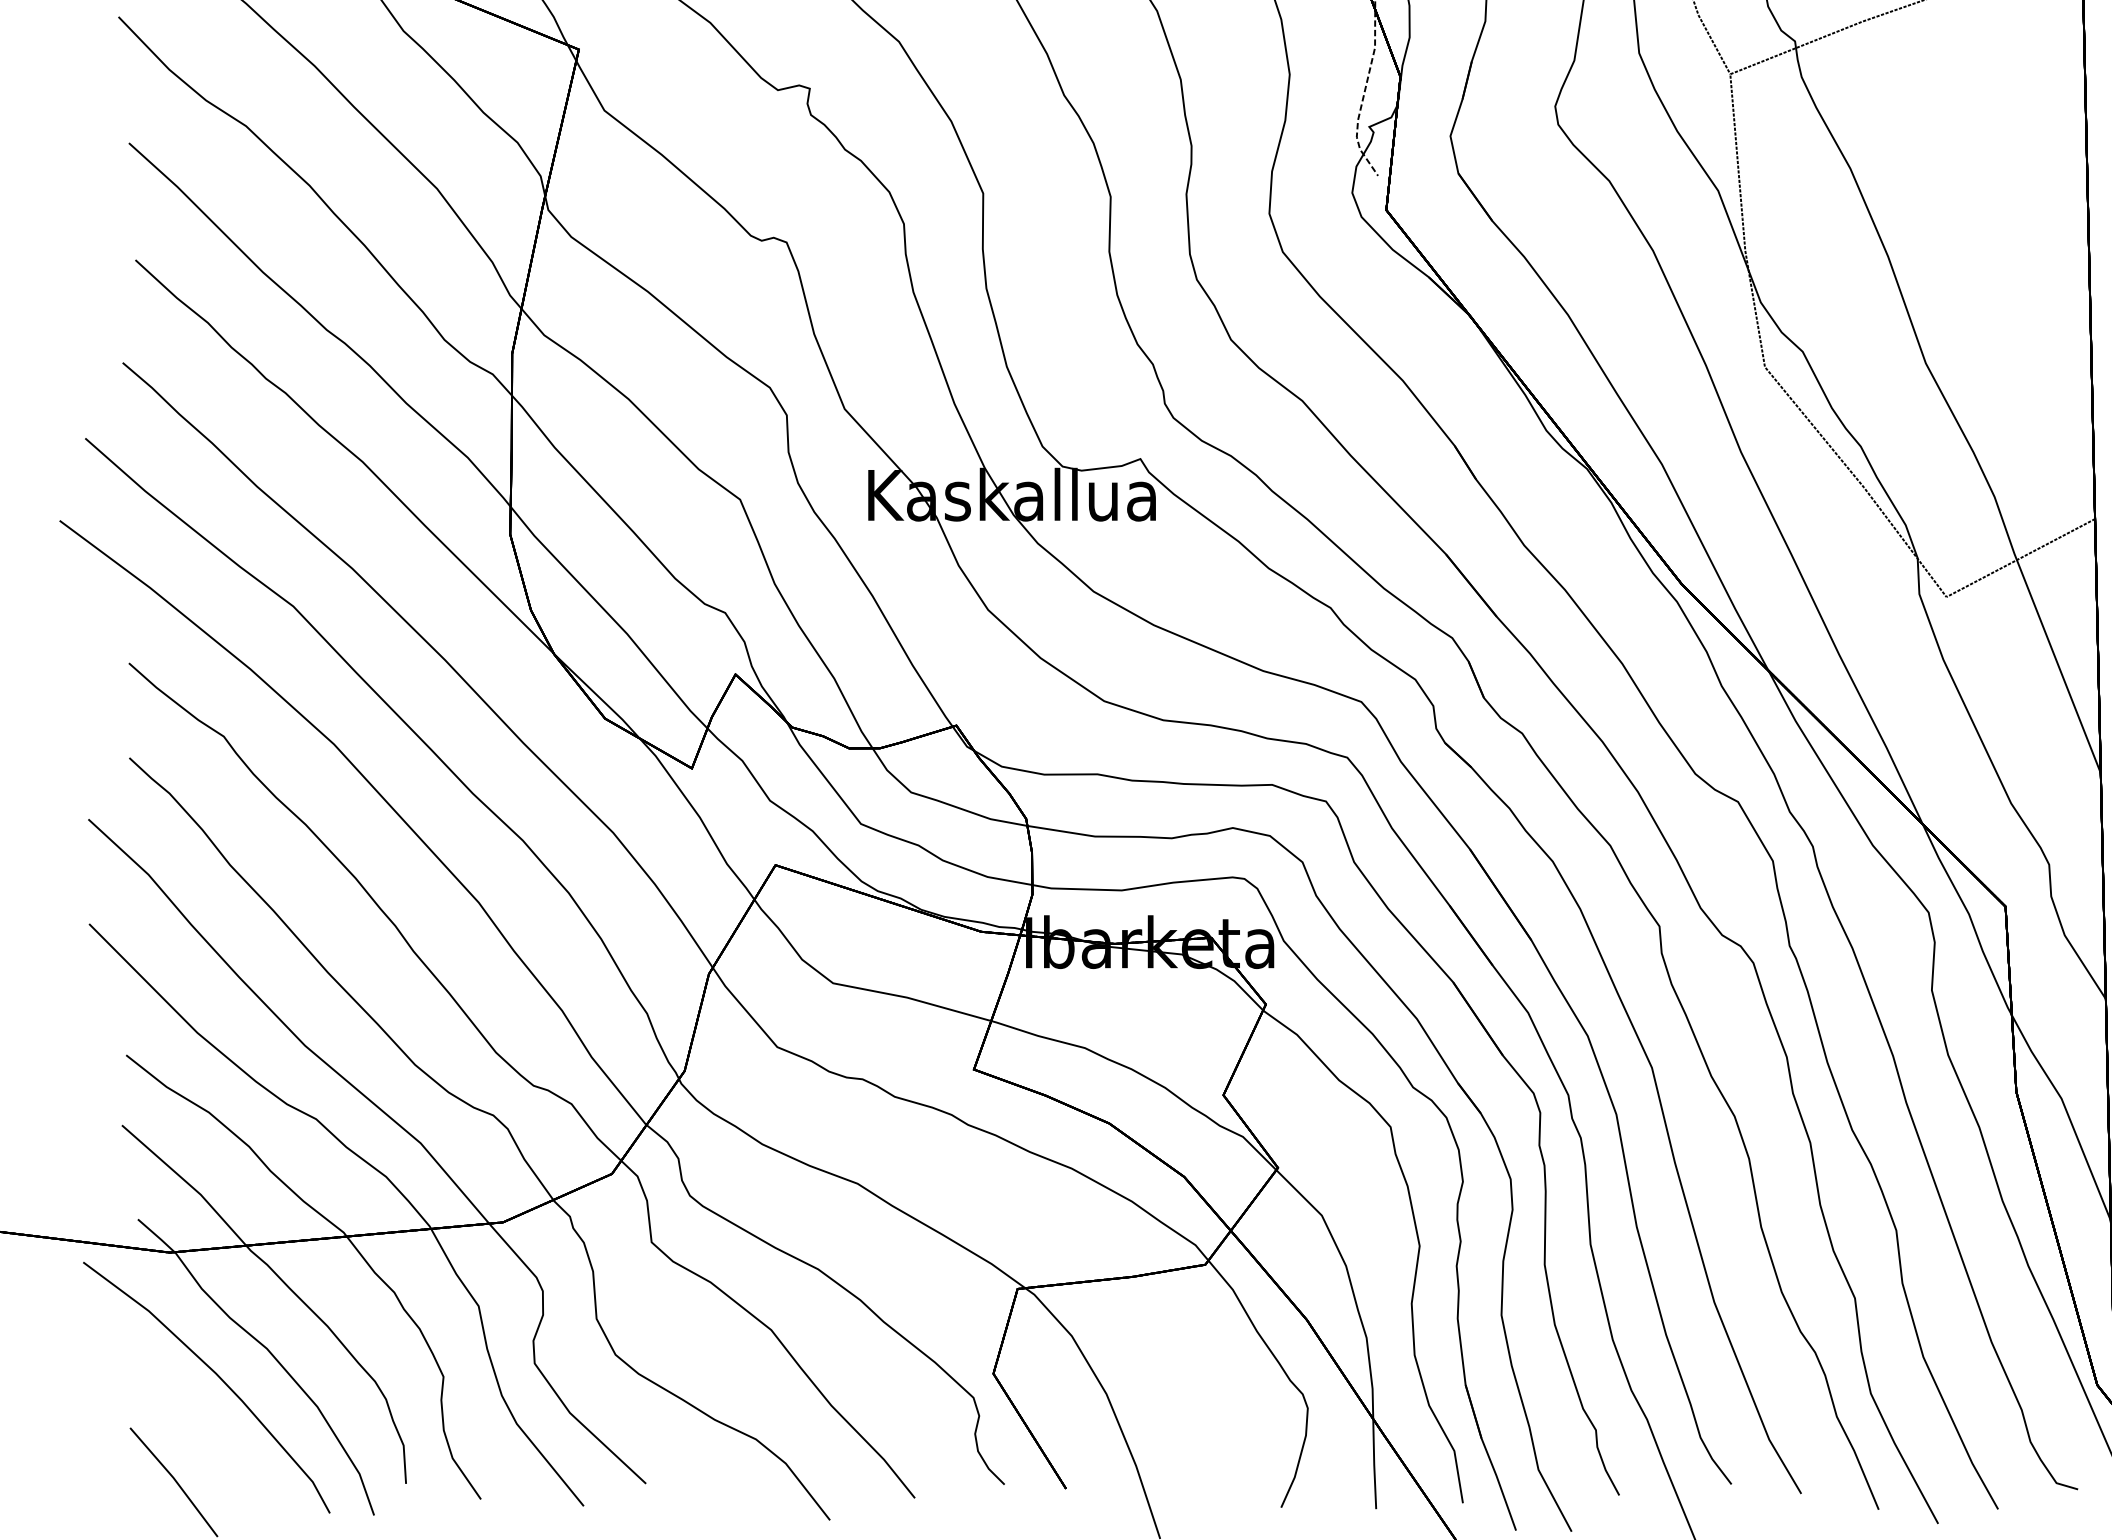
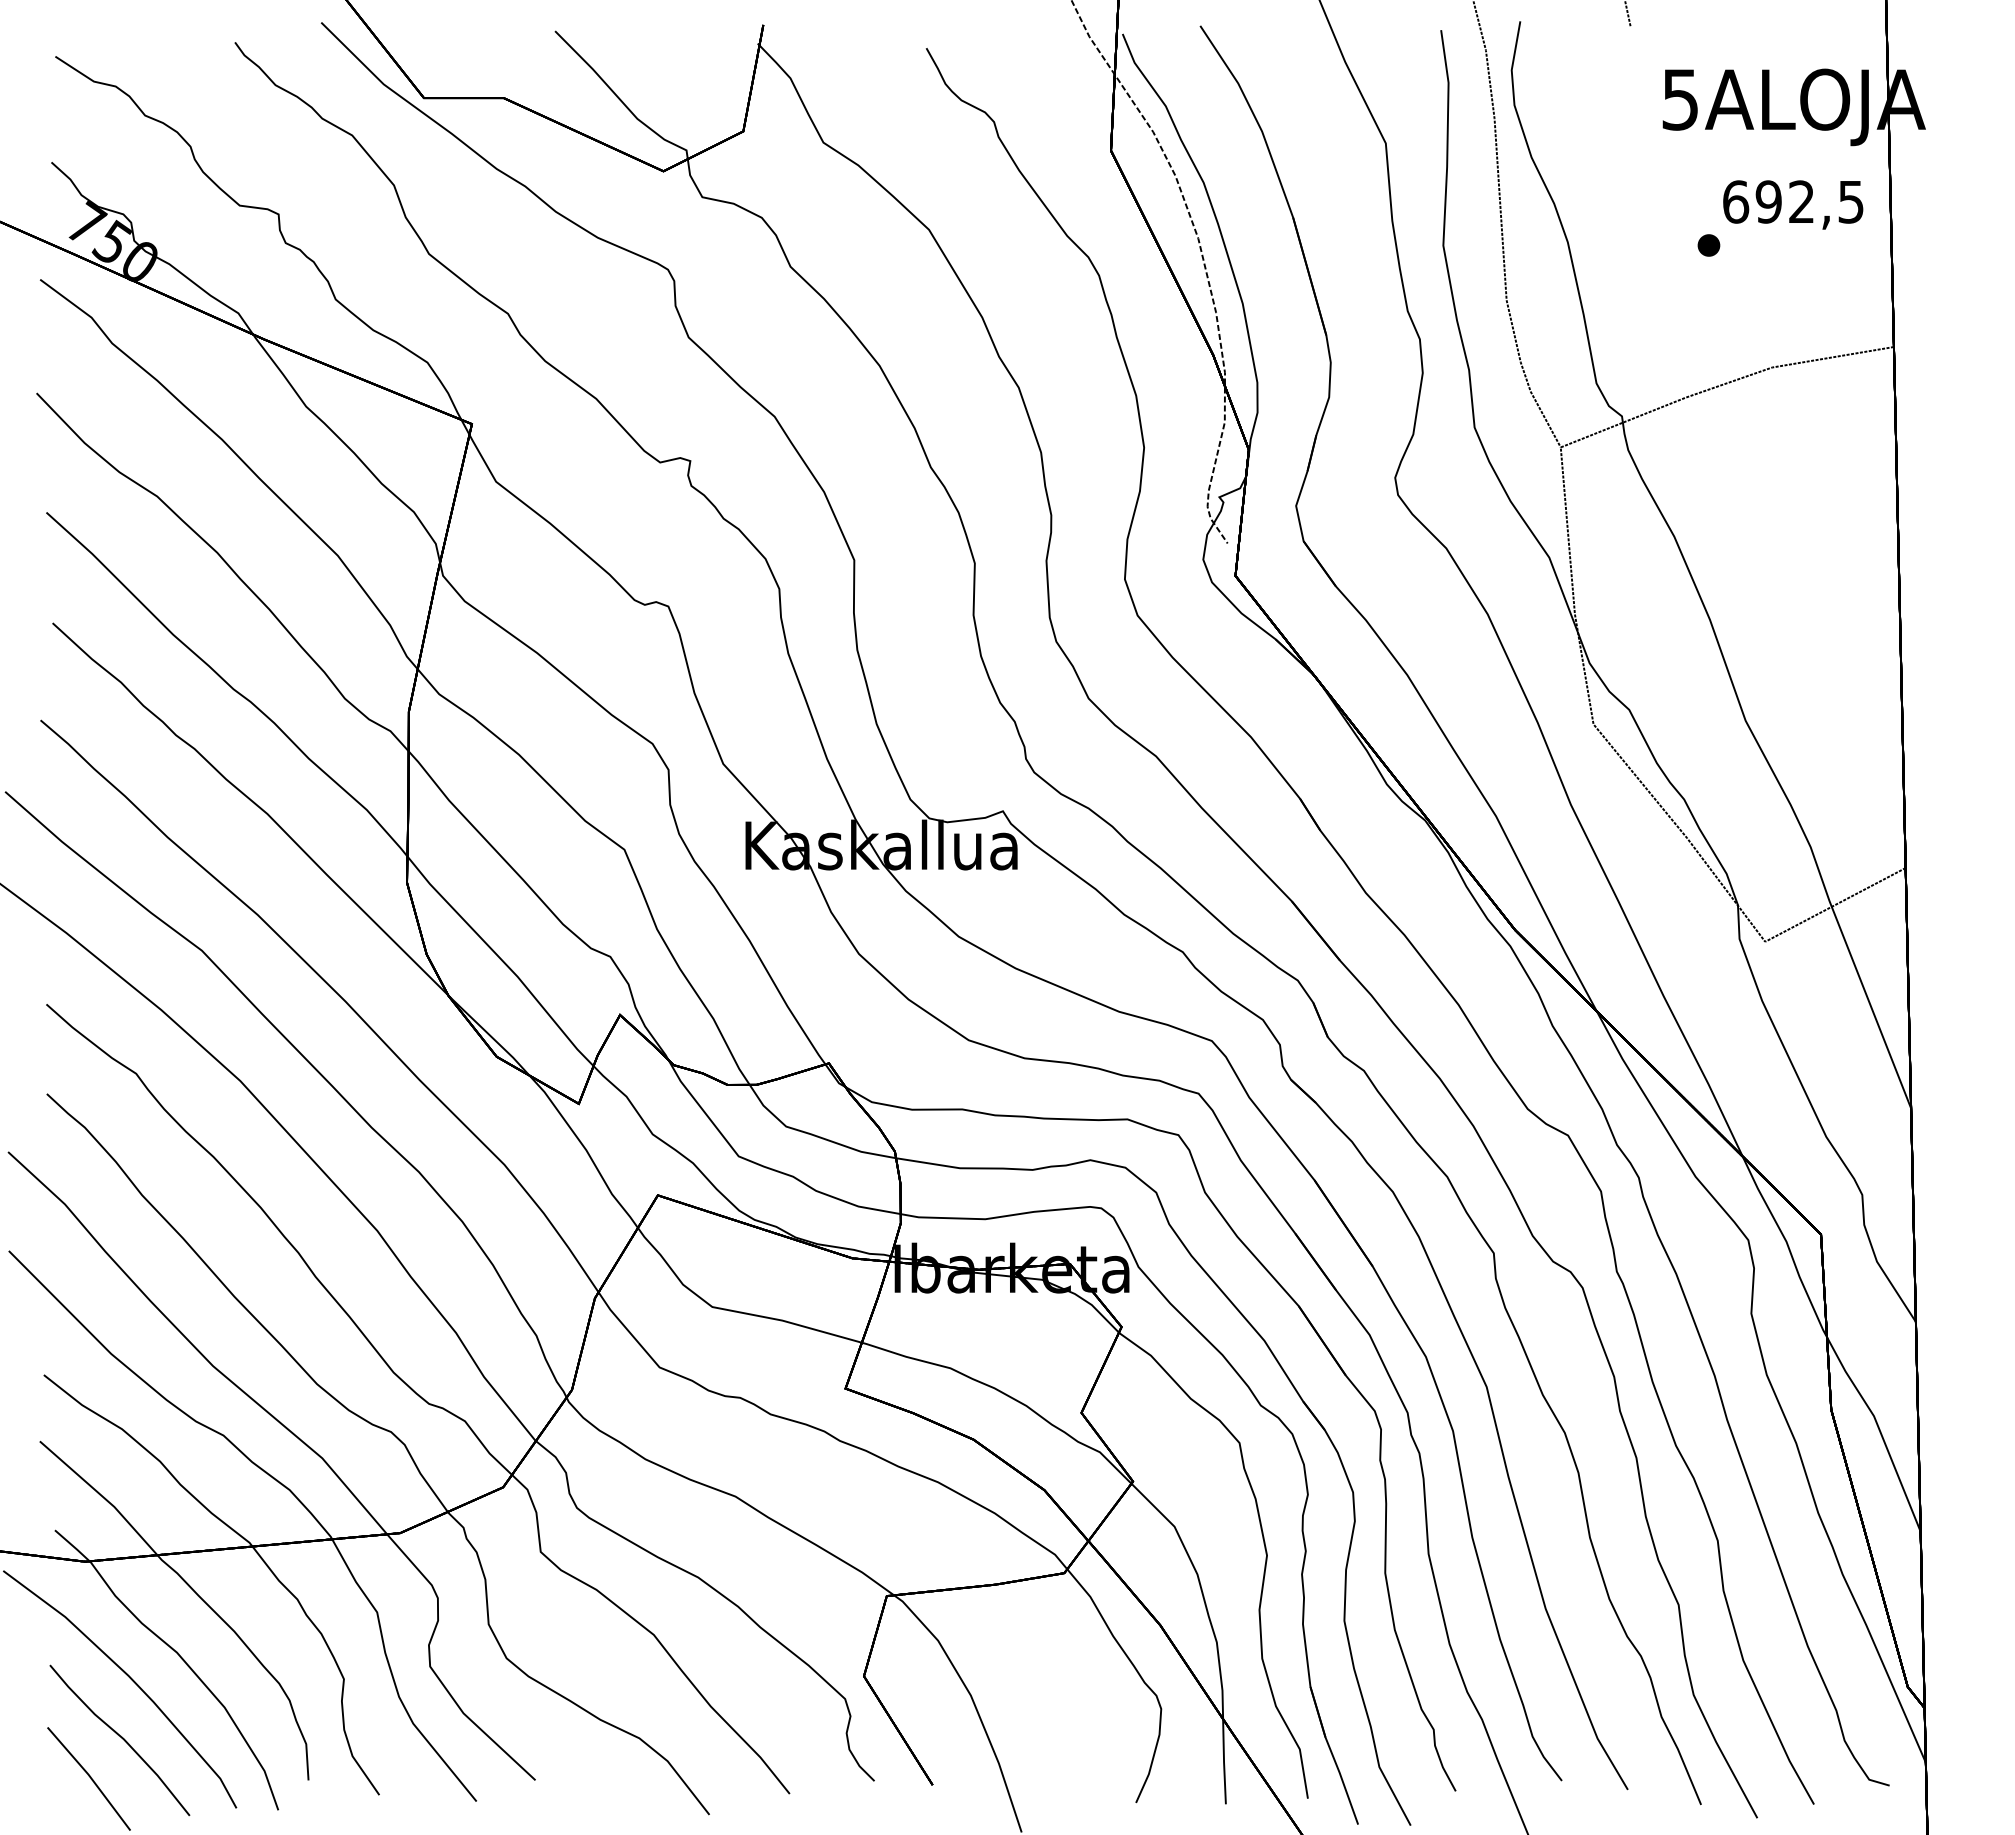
part: (206, 1441) -> (119, 1740), added

